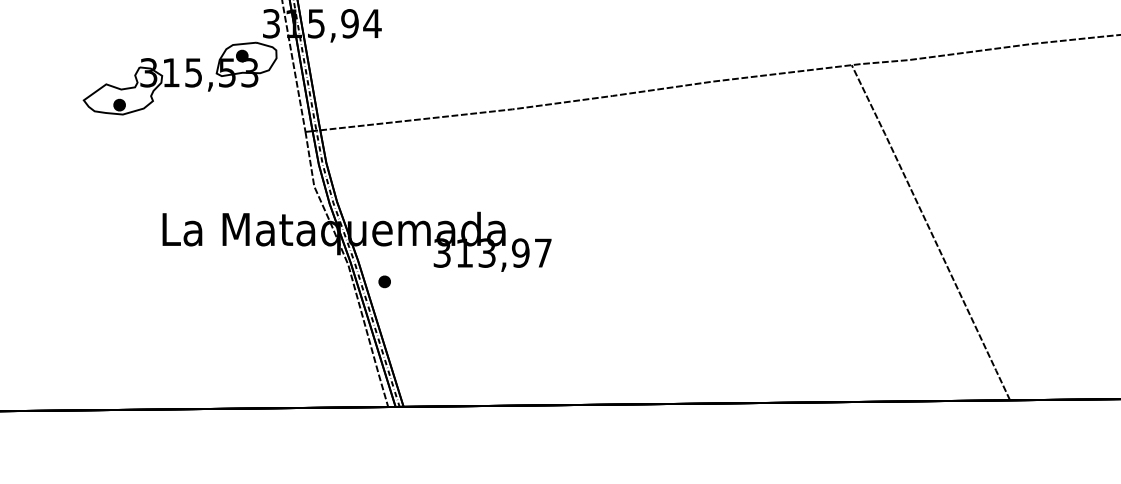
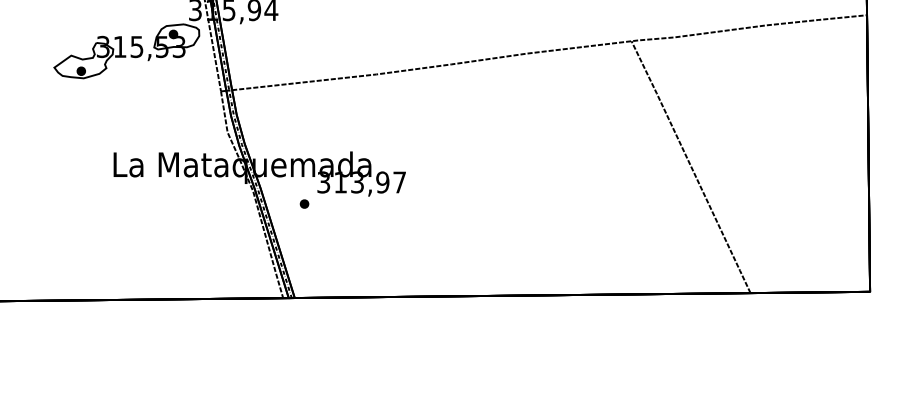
part: (384, 281) -> (304, 203), moved

